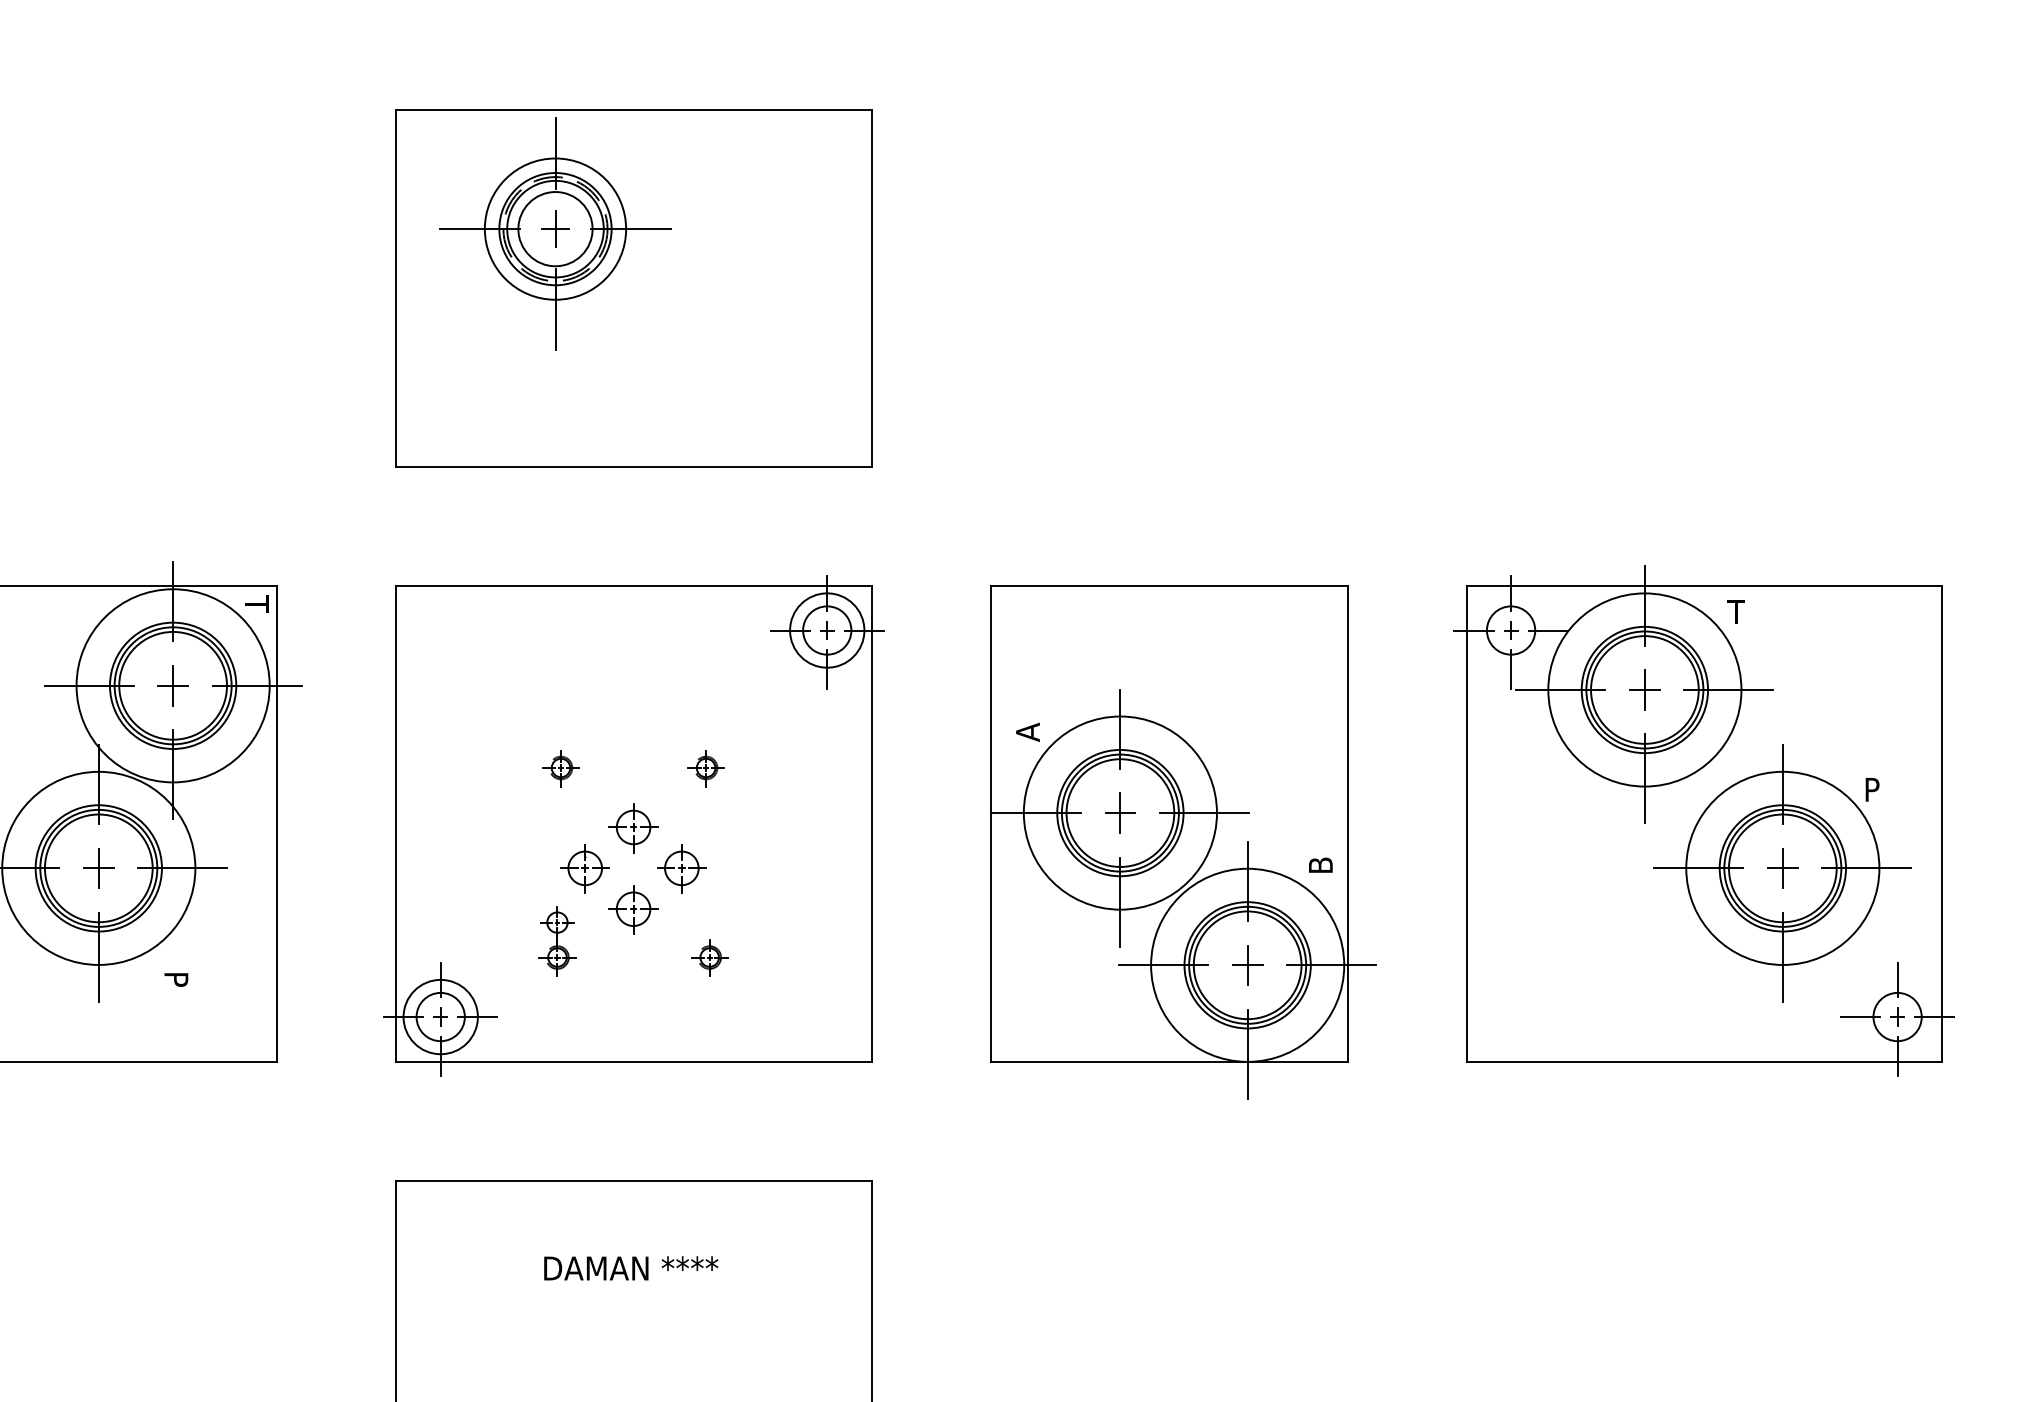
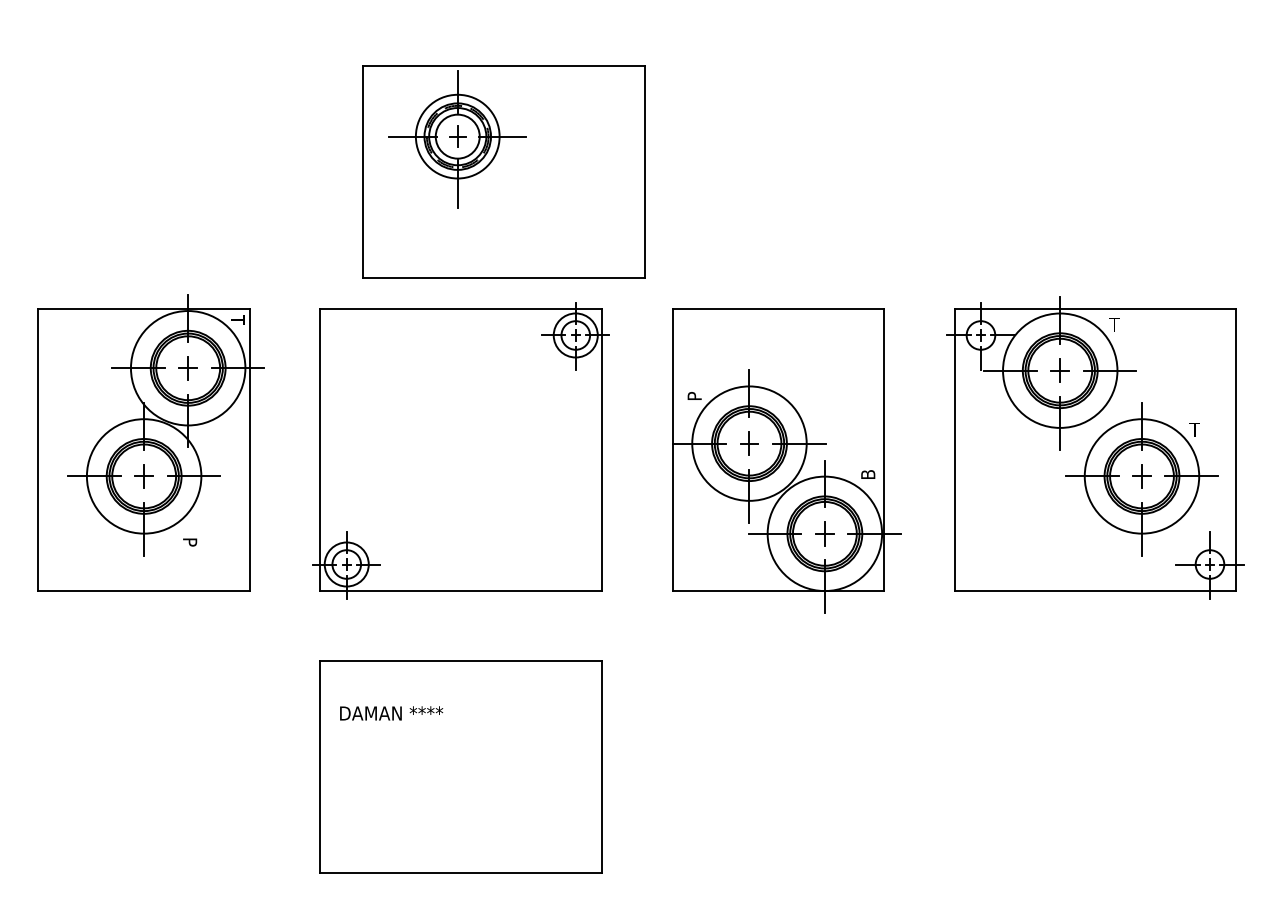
part: (632, 287) -> (503, 171), moved
text: (1027, 731) -> (694, 395), A -> P
text: (1871, 789) -> (1194, 429), P -> T
part: (632, 863) -> (460, 473), removed
text: (631, 1268) -> (391, 713), moved

